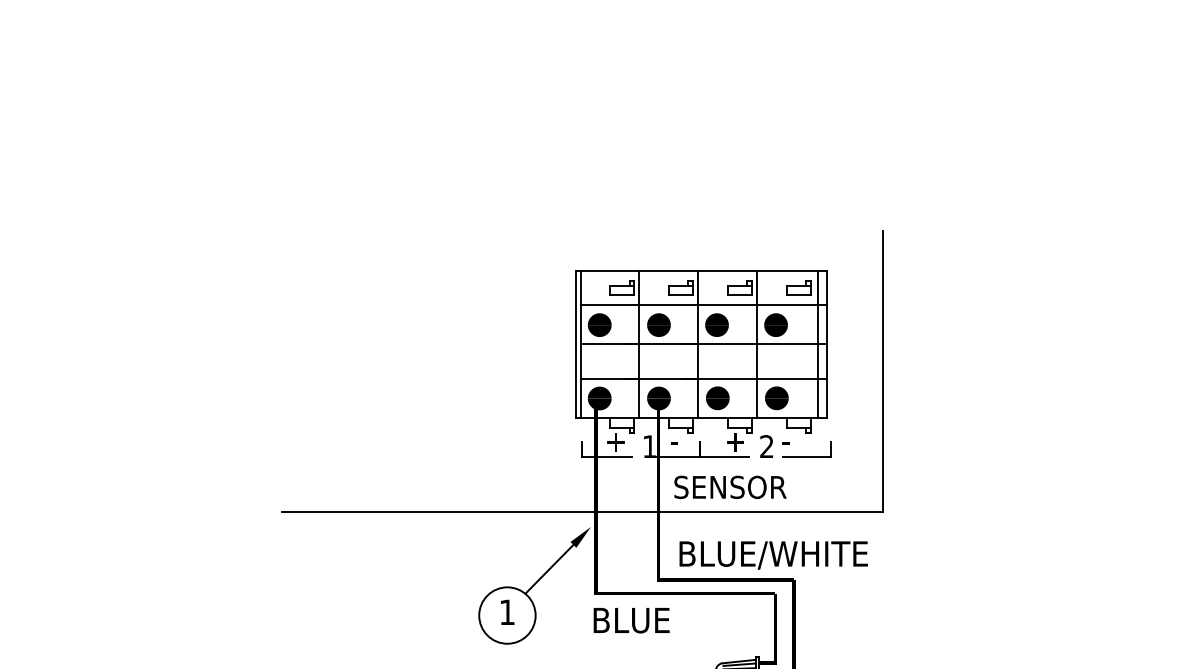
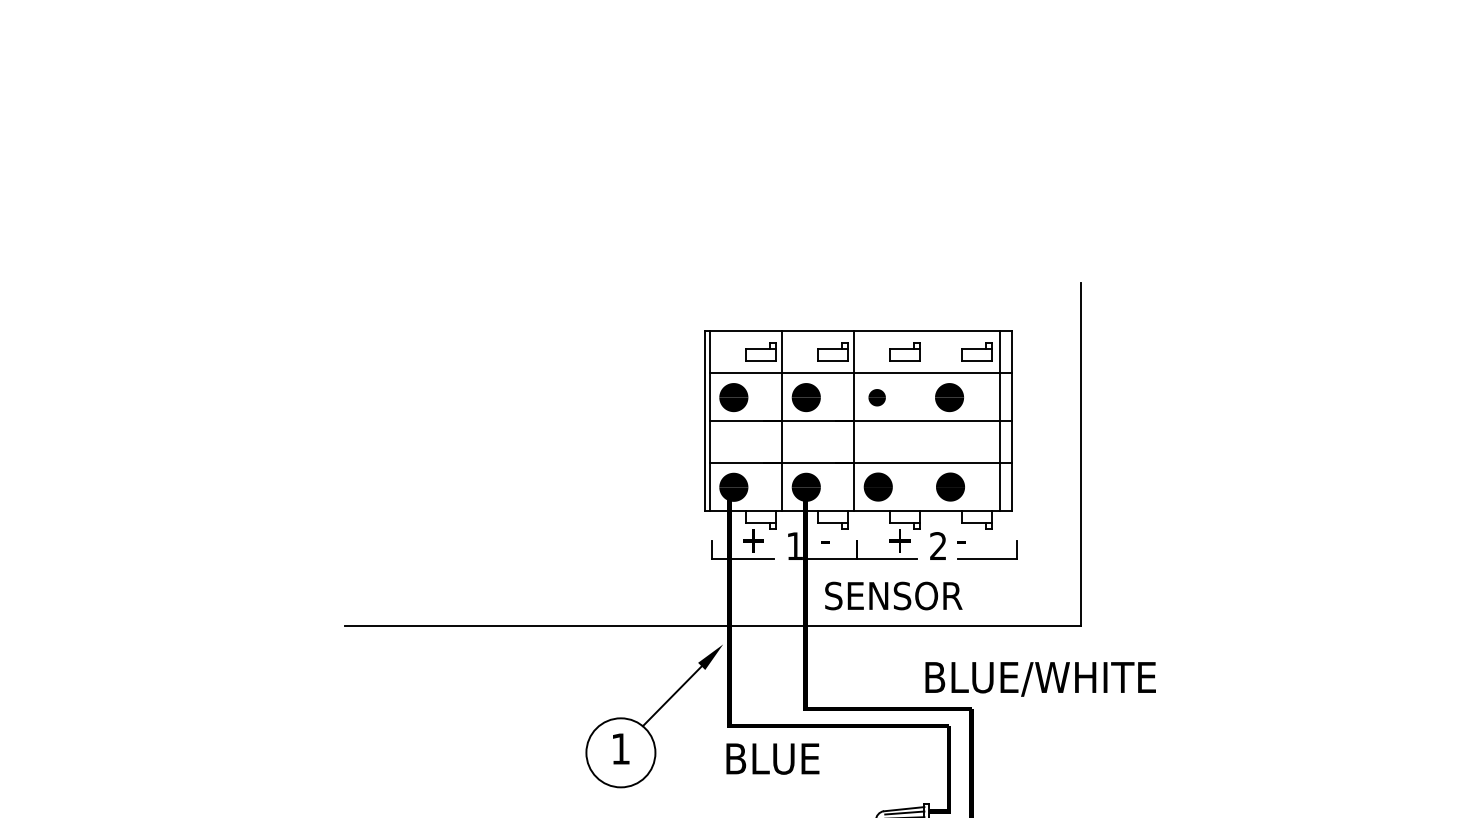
part: (716, 325) -> (876, 397), size x0.6
line: (757, 344) -> (926, 421), removed
text: (773, 555) -> (1040, 679), moved

